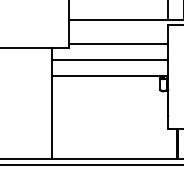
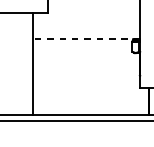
line: (118, 43) -> (94, 9), removed
line: (109, 60) -> (86, 24), removed
line: (109, 76) -> (86, 39), solid -> dashed

